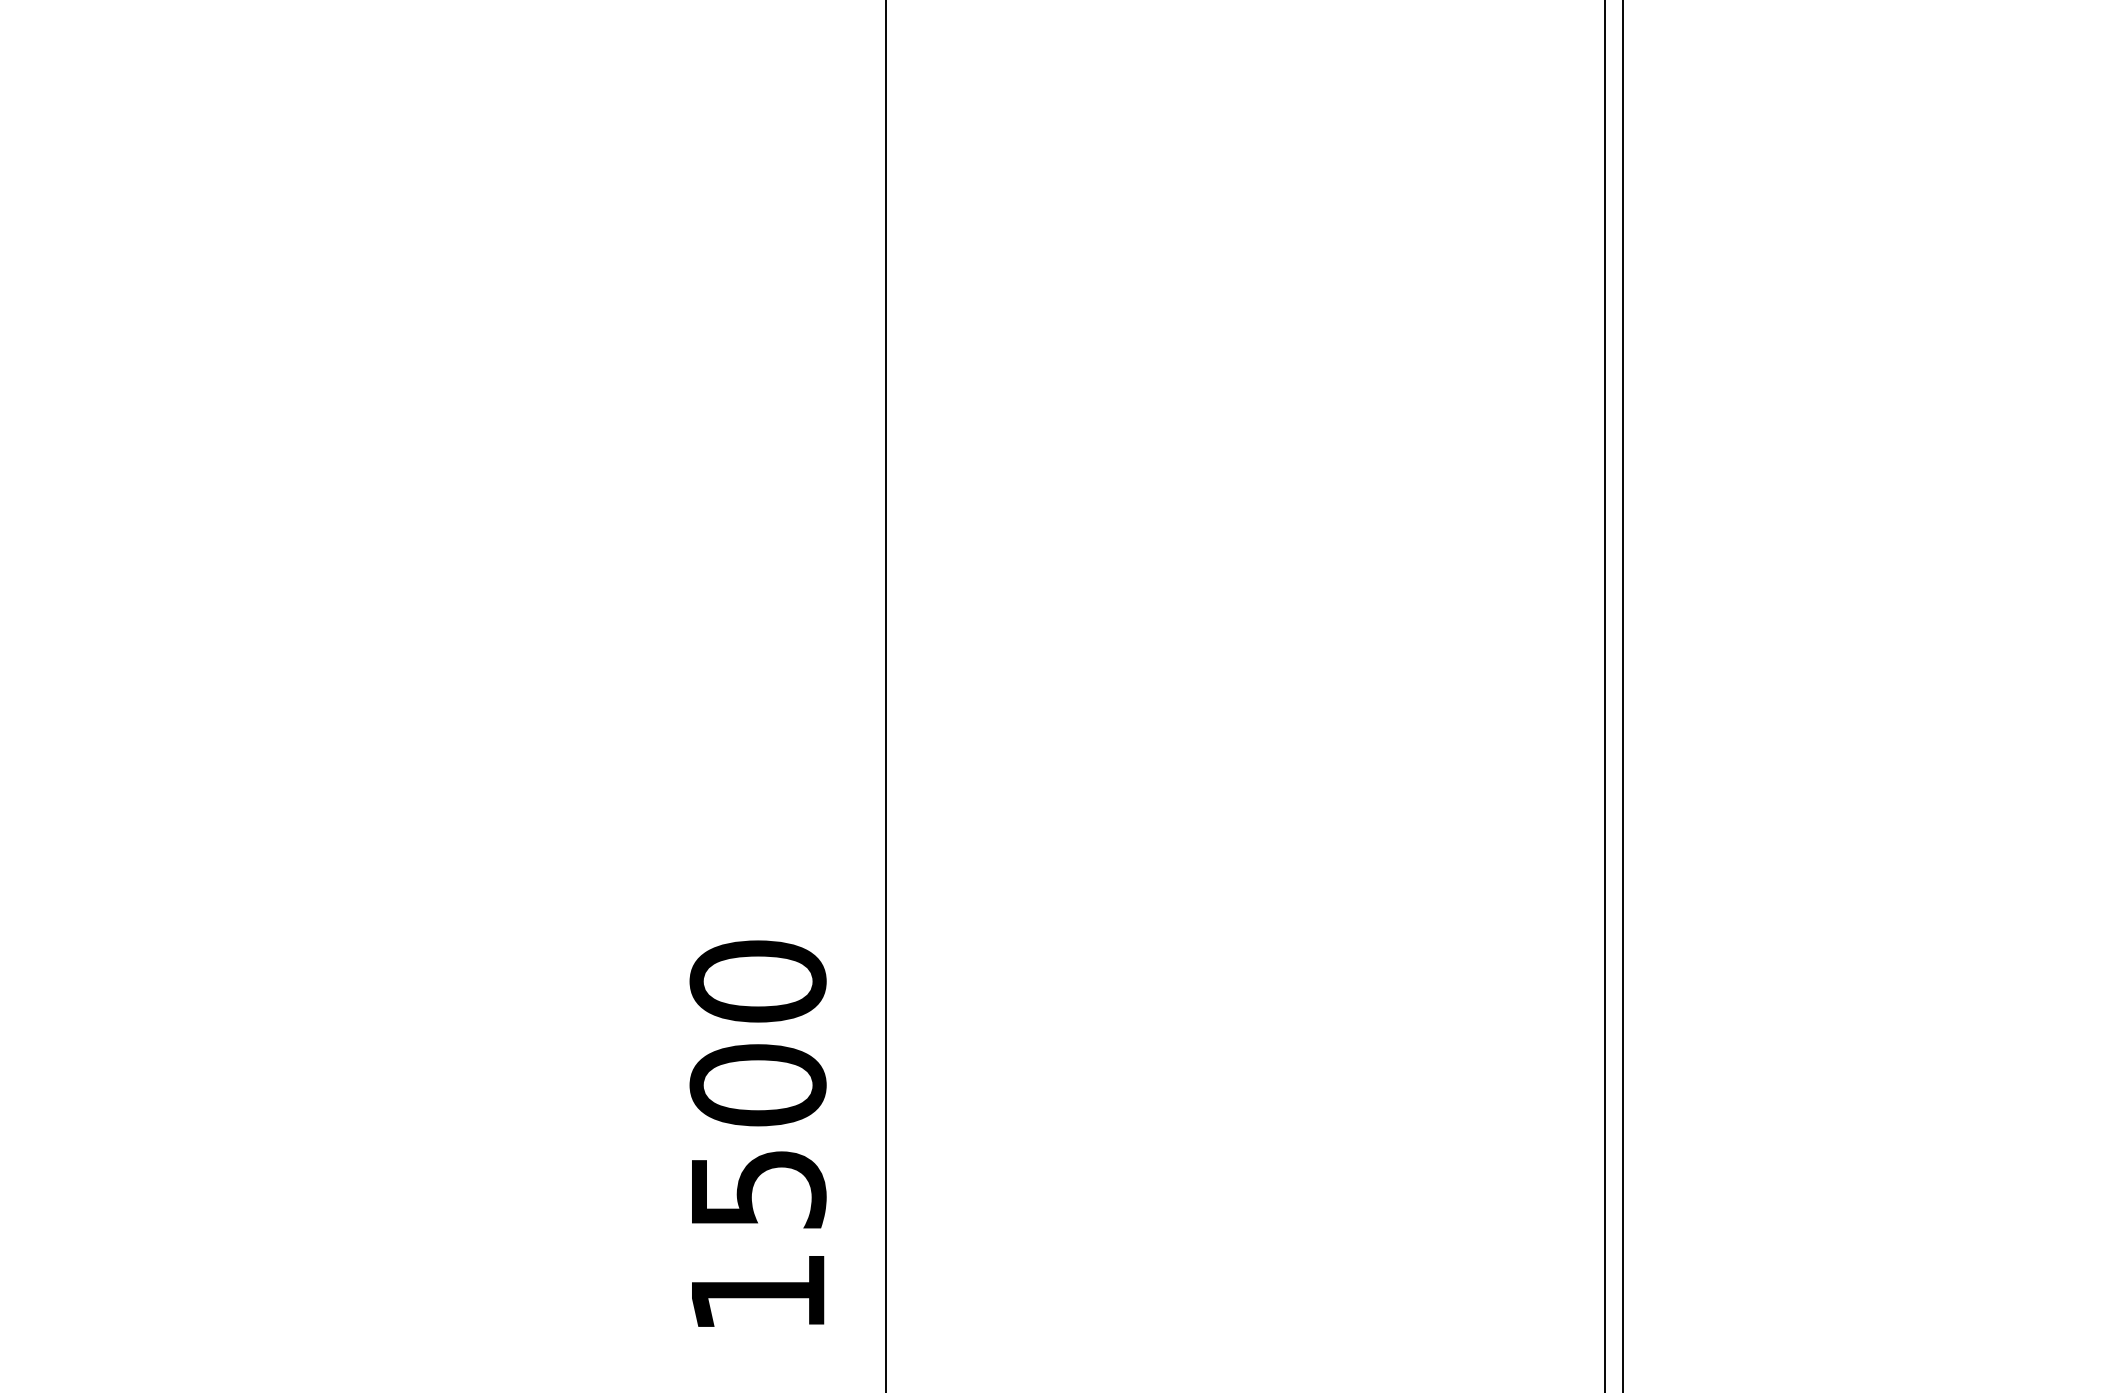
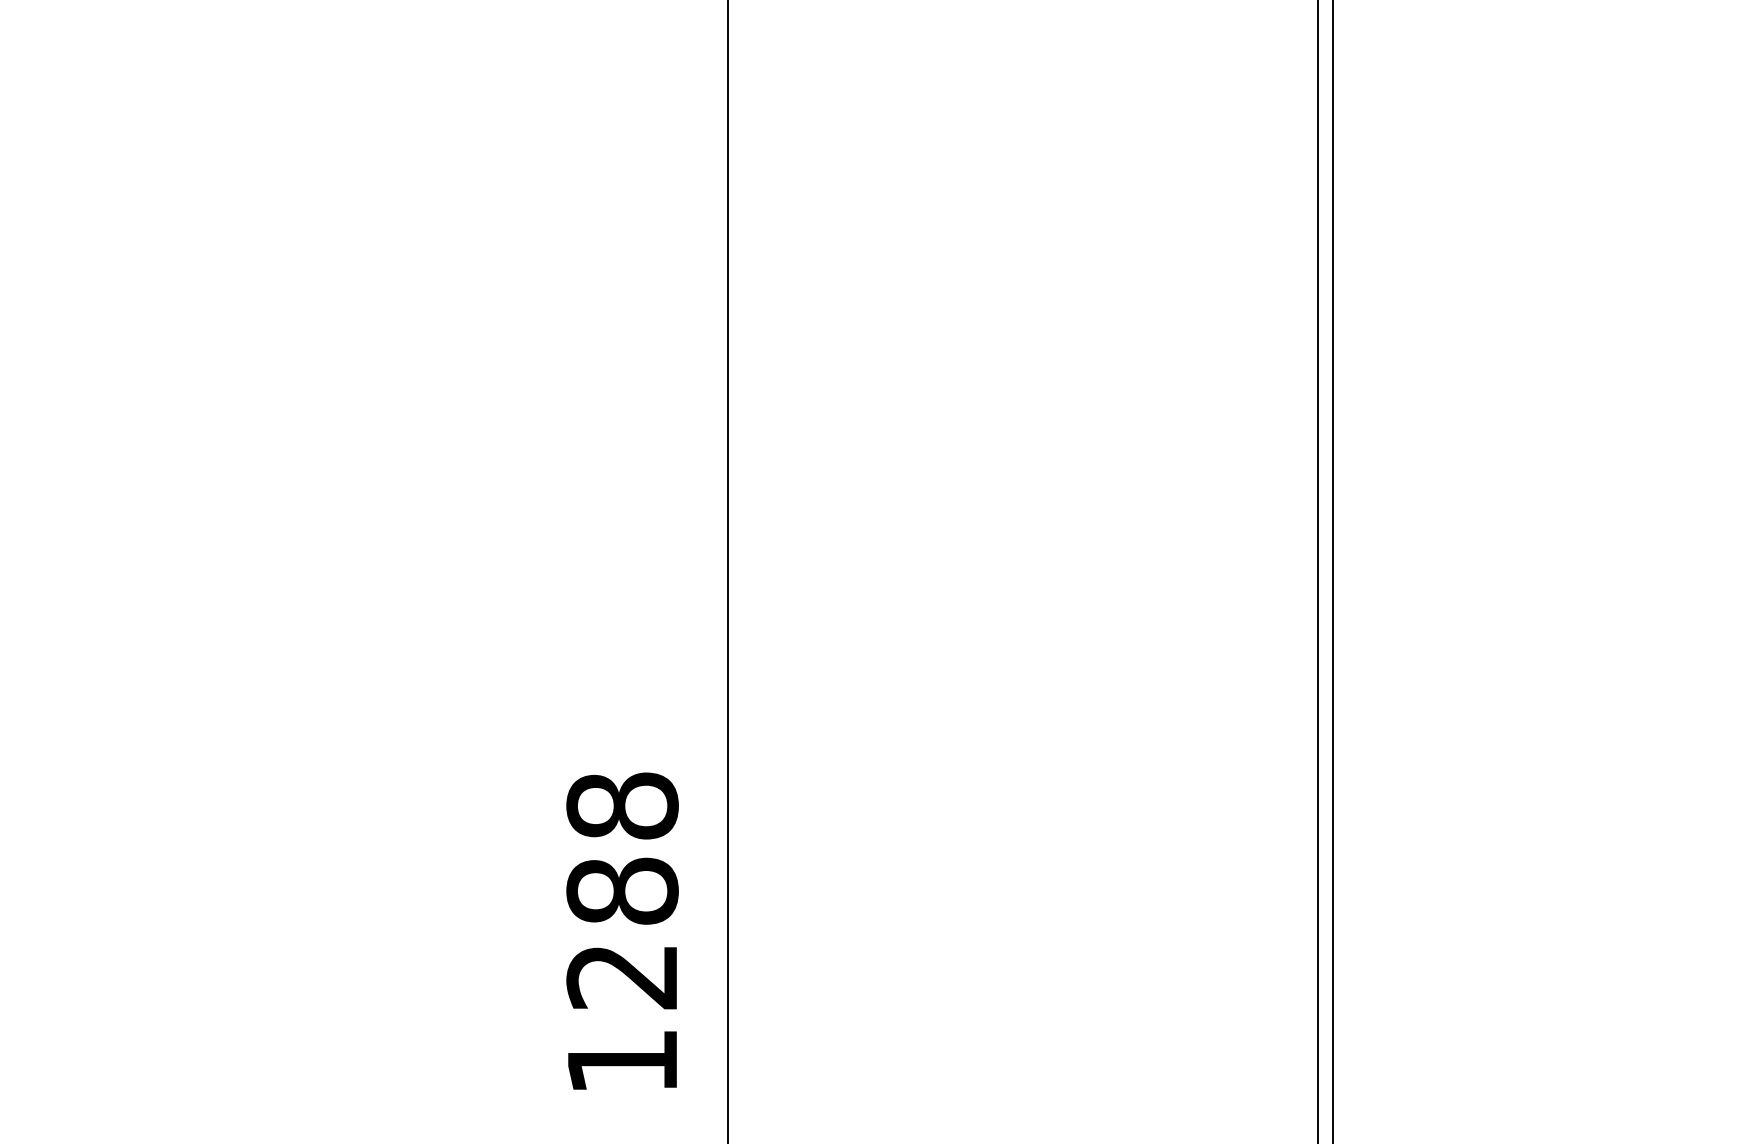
text: (757, 1084) -> (622, 890), 1500 -> 1288

